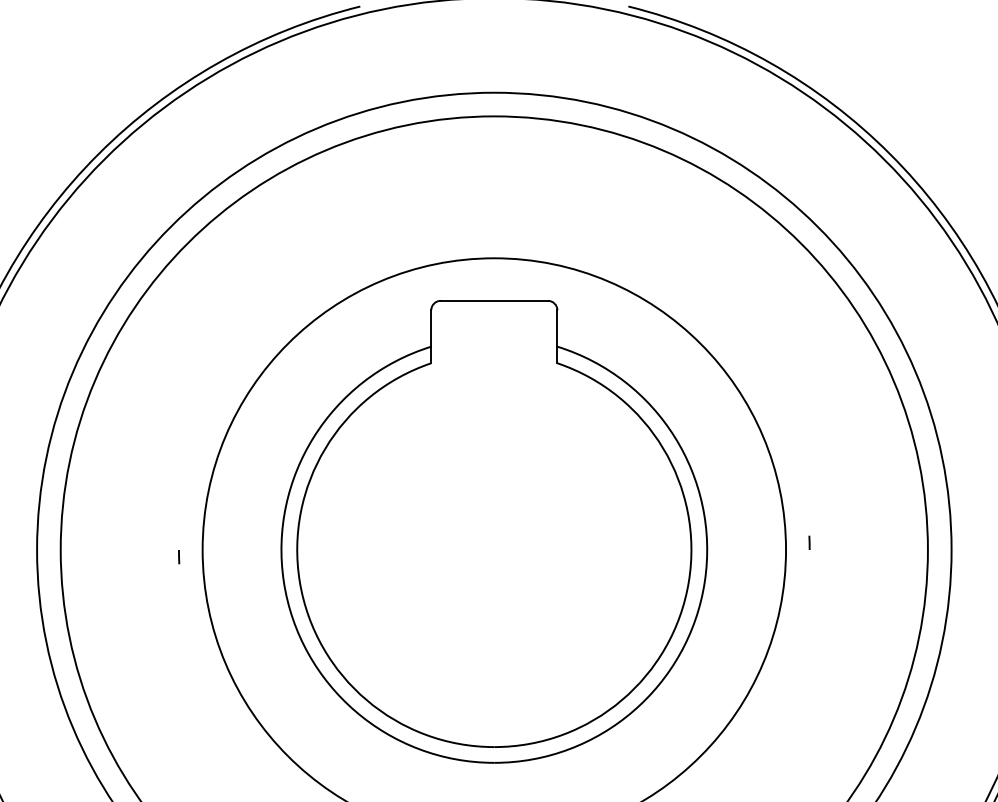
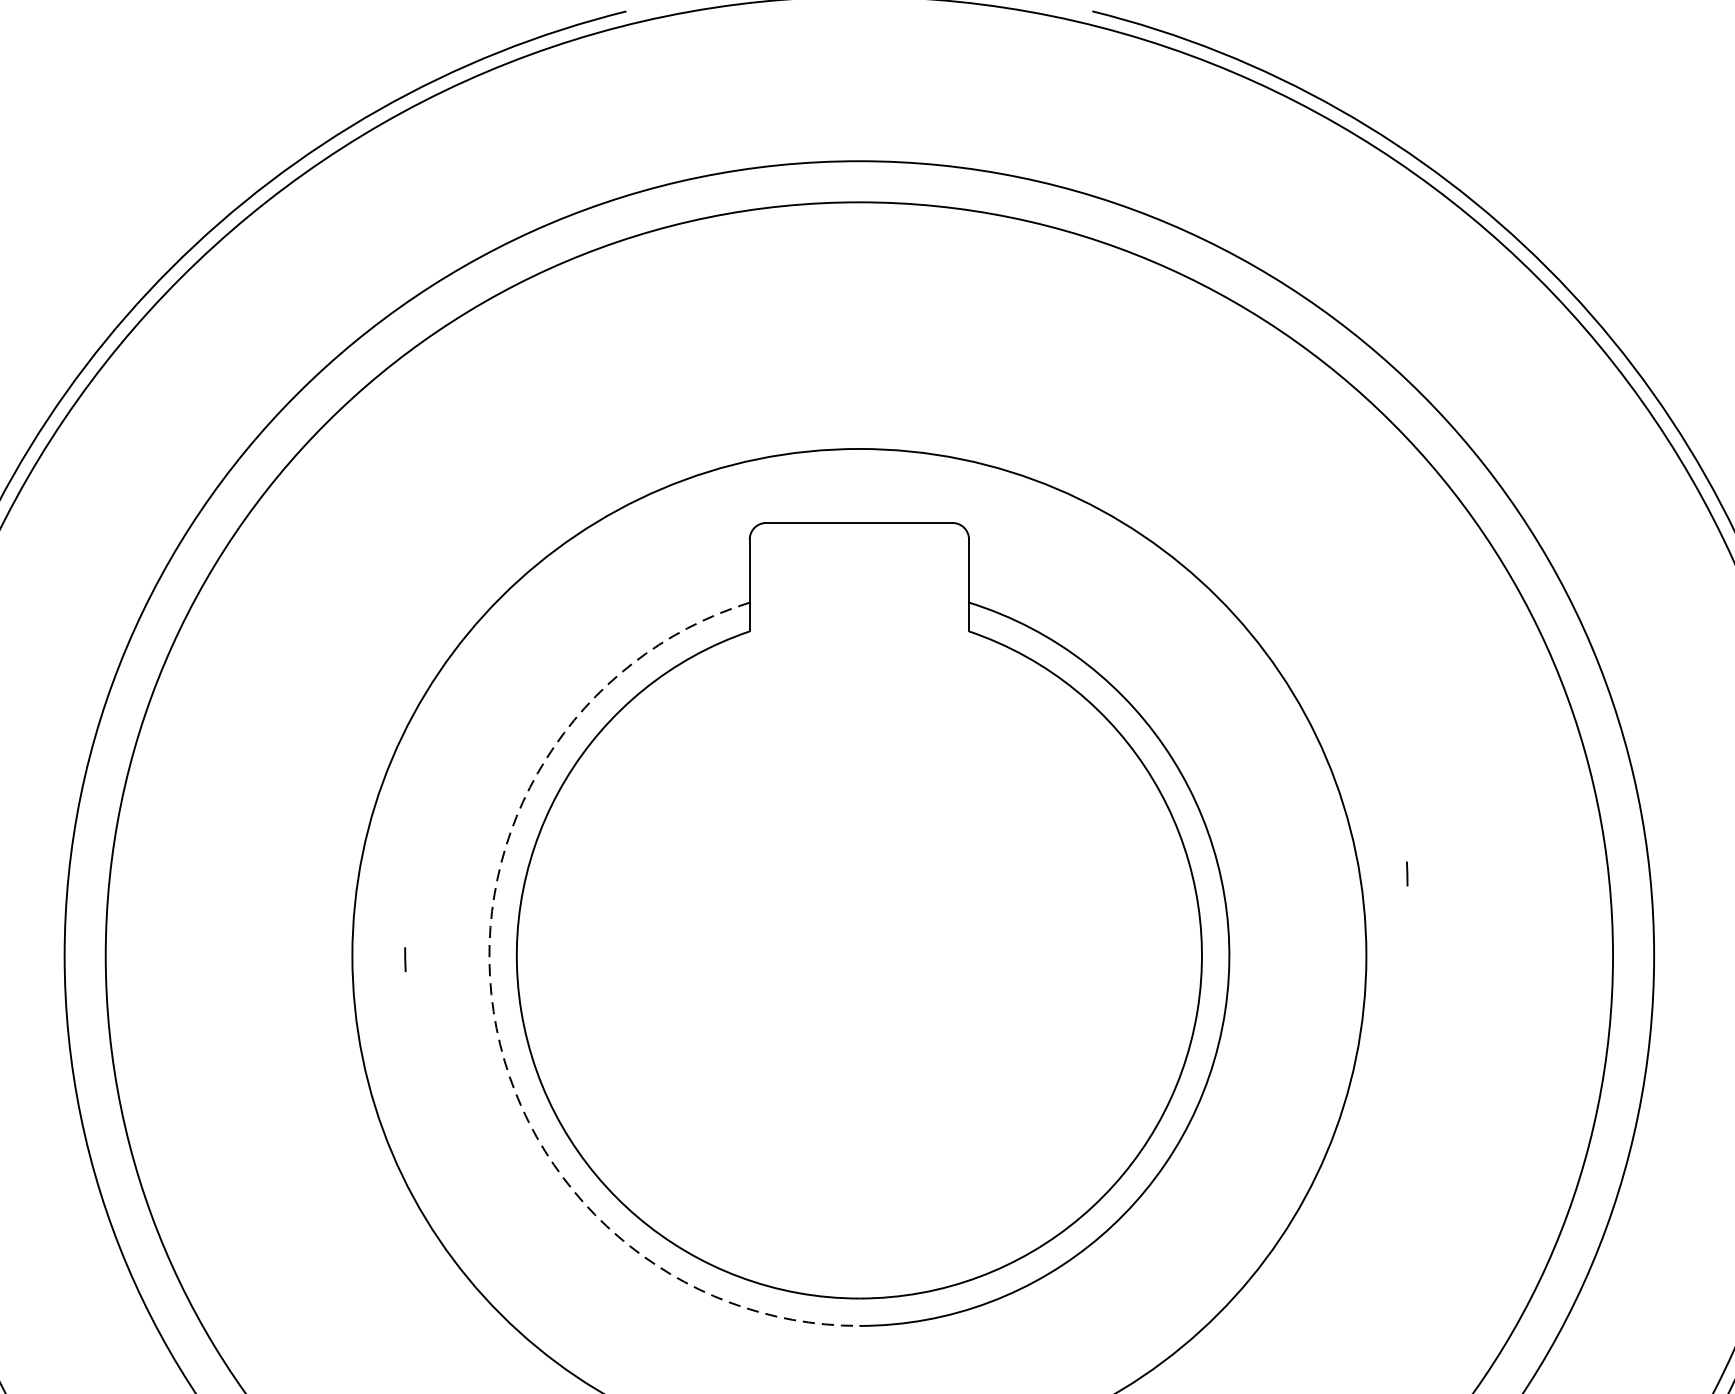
line: (809, 542) -> (1407, 873), moved
line: (179, 557) -> (406, 960), moved
arc: (283, 581) -> (492, 1010), solid -> dashed

